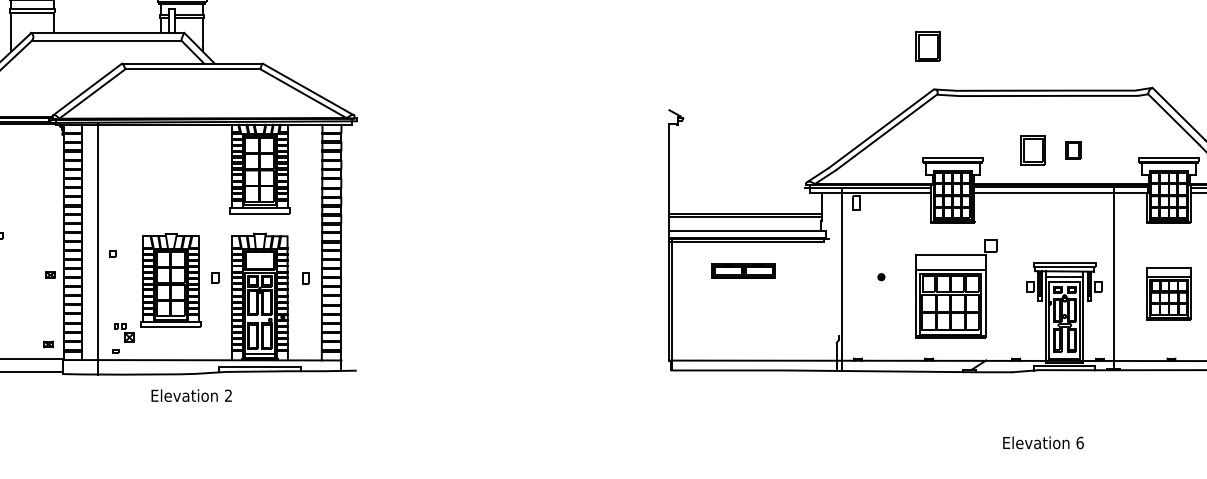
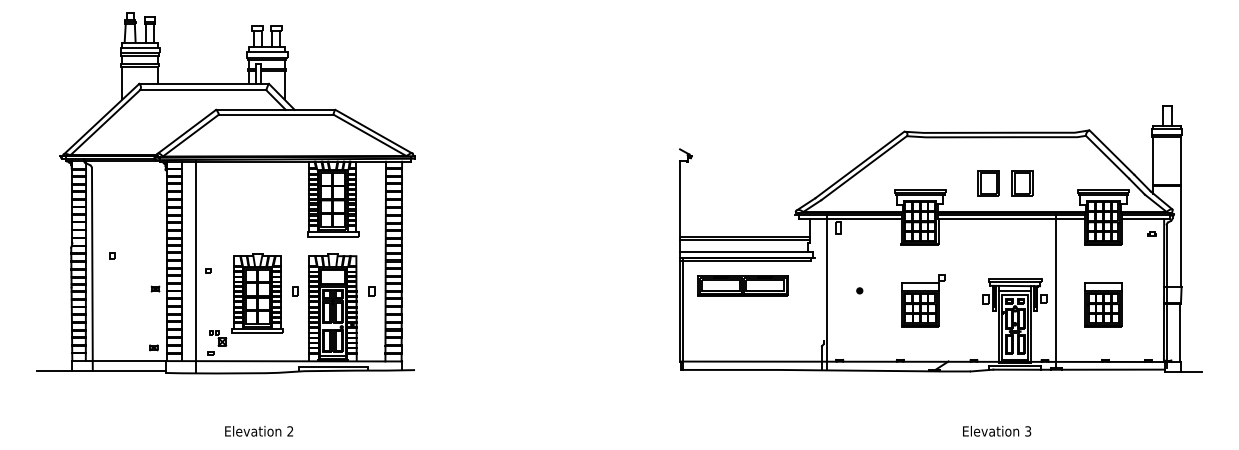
part: (928, 46) -> (899, 95), removed
part: (1073, 150) -> (1022, 183), size x1.67
part: (743, 270) -> (742, 285), size x1.67
part: (956, 288) -> (923, 300), size x0.62
text: (190, 395) -> (258, 431), moved
text: (1080, 443) -> (1028, 431), 6 -> 3

